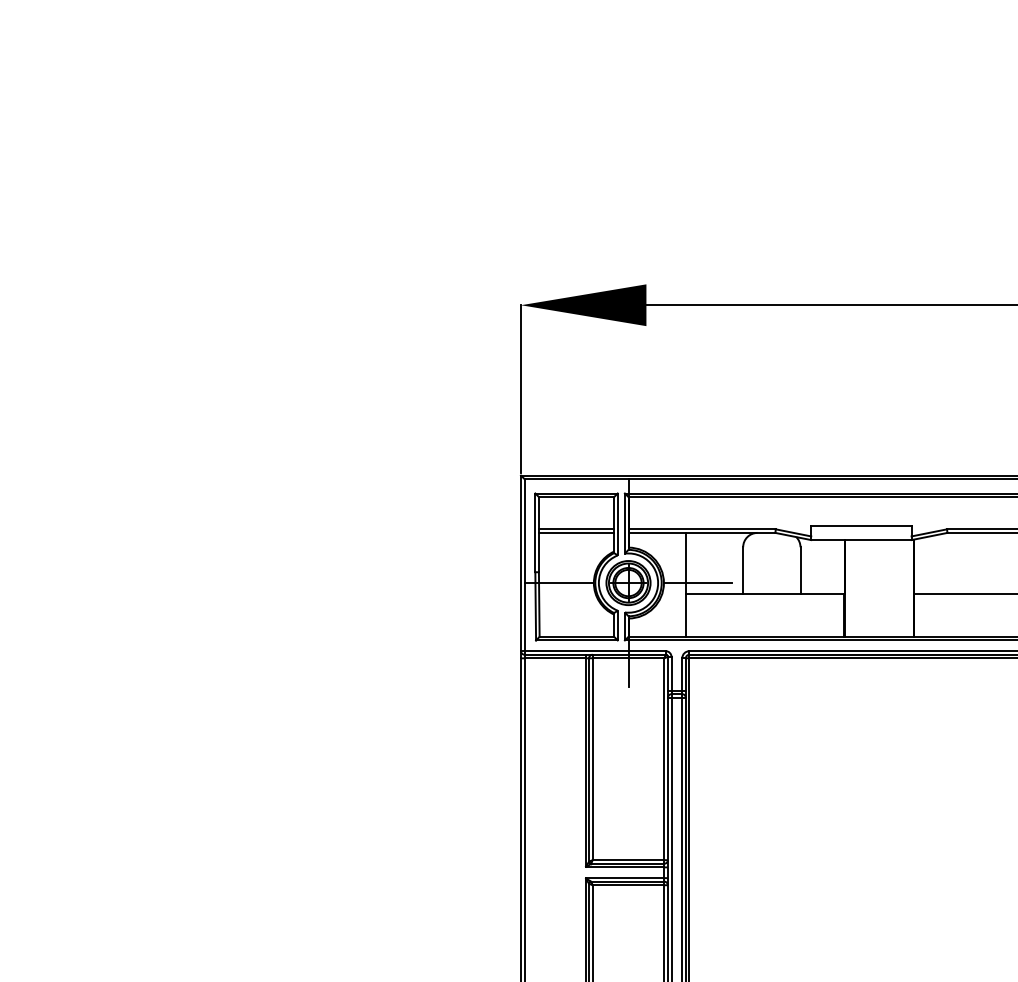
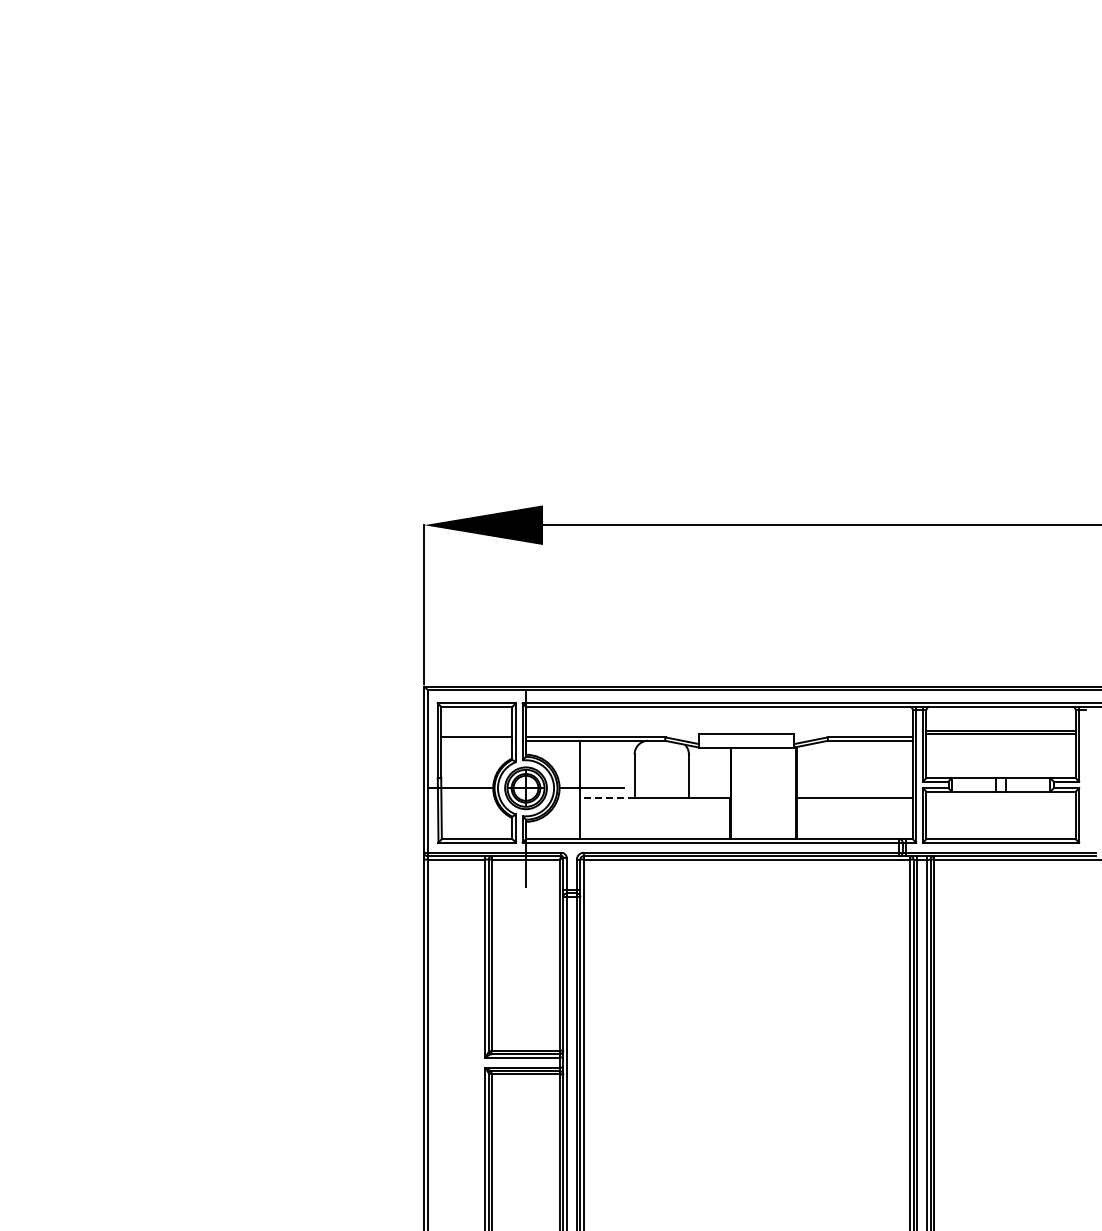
line: (576, 532) -> (476, 740), removed
line: (713, 593) -> (606, 798), solid -> dashed

